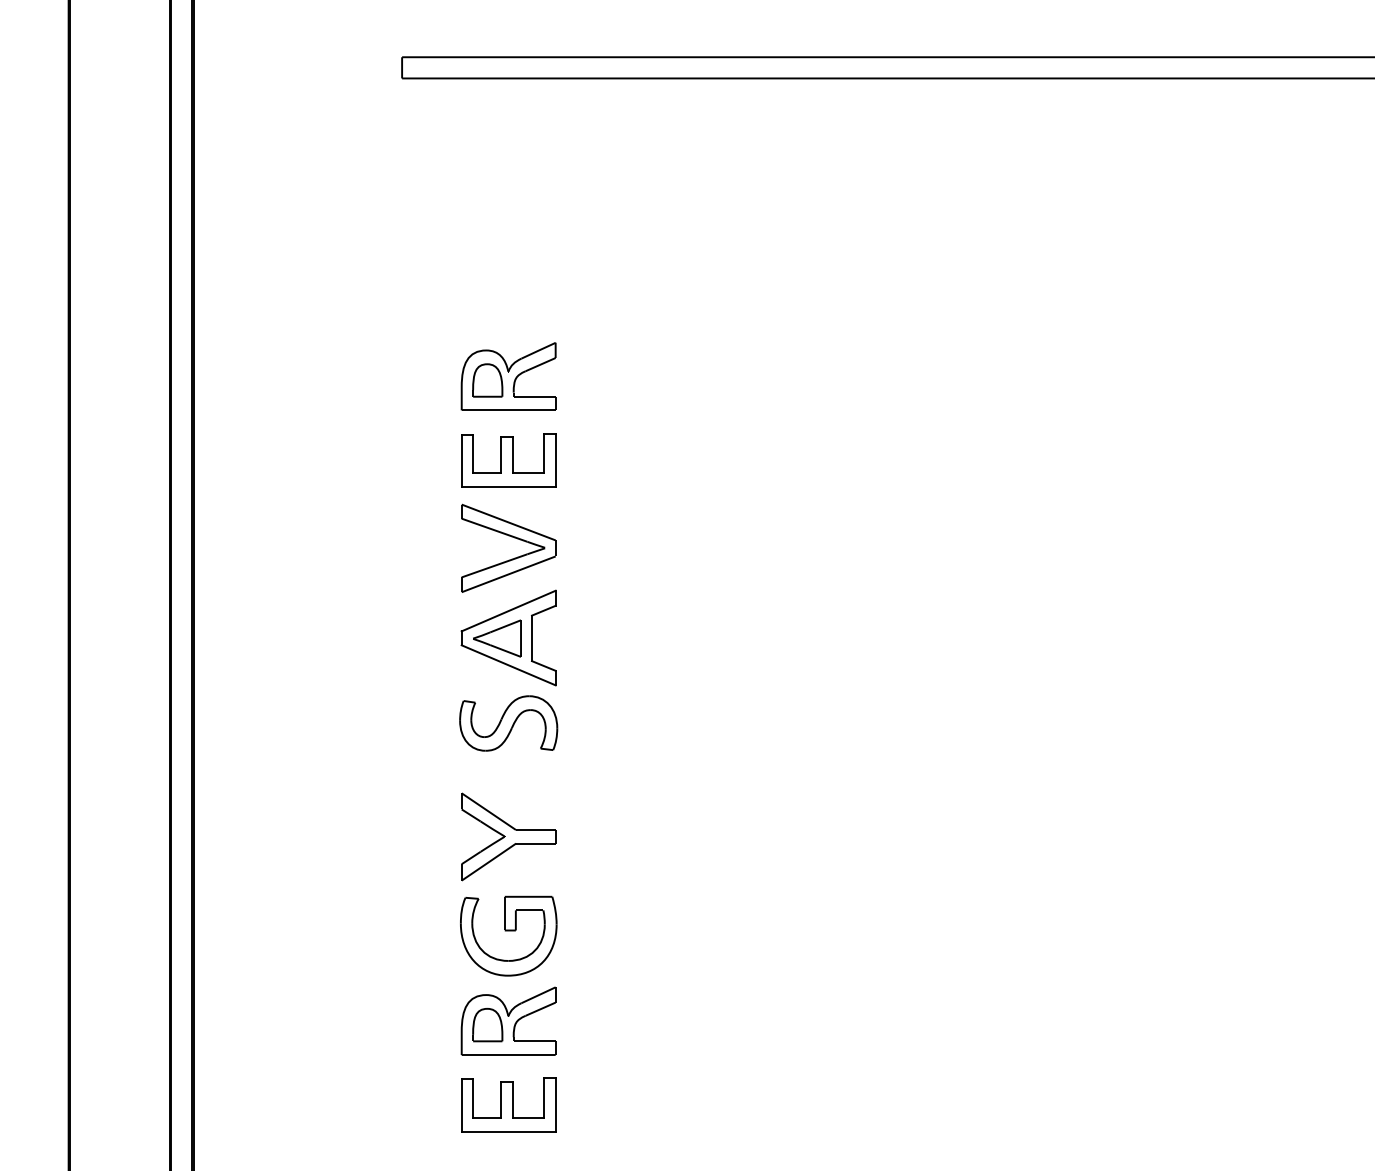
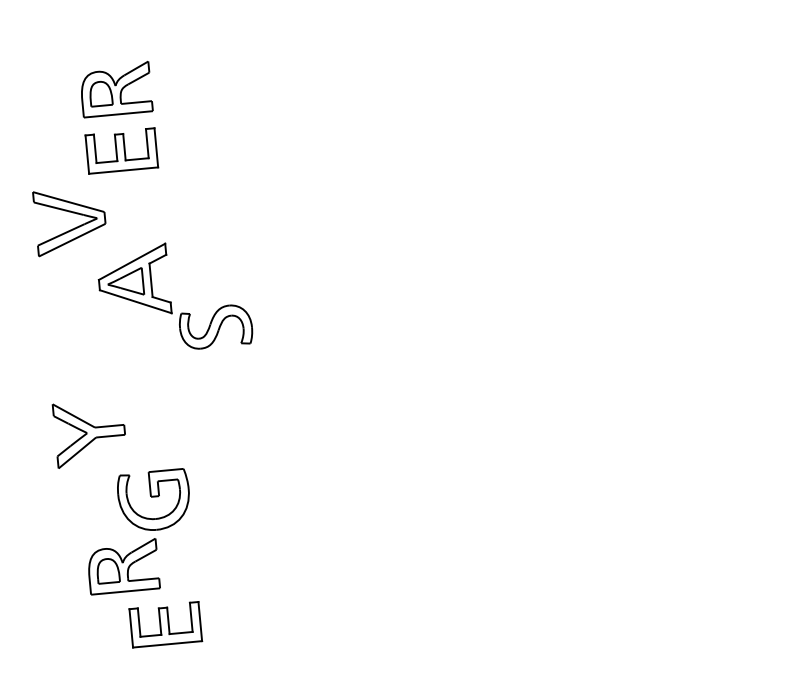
part: (511, 537) -> (71, 212), moved
part: (508, 723) -> (215, 327), moved
part: (508, 836) -> (89, 432), moved
part: (508, 1020) -> (123, 566), moved

